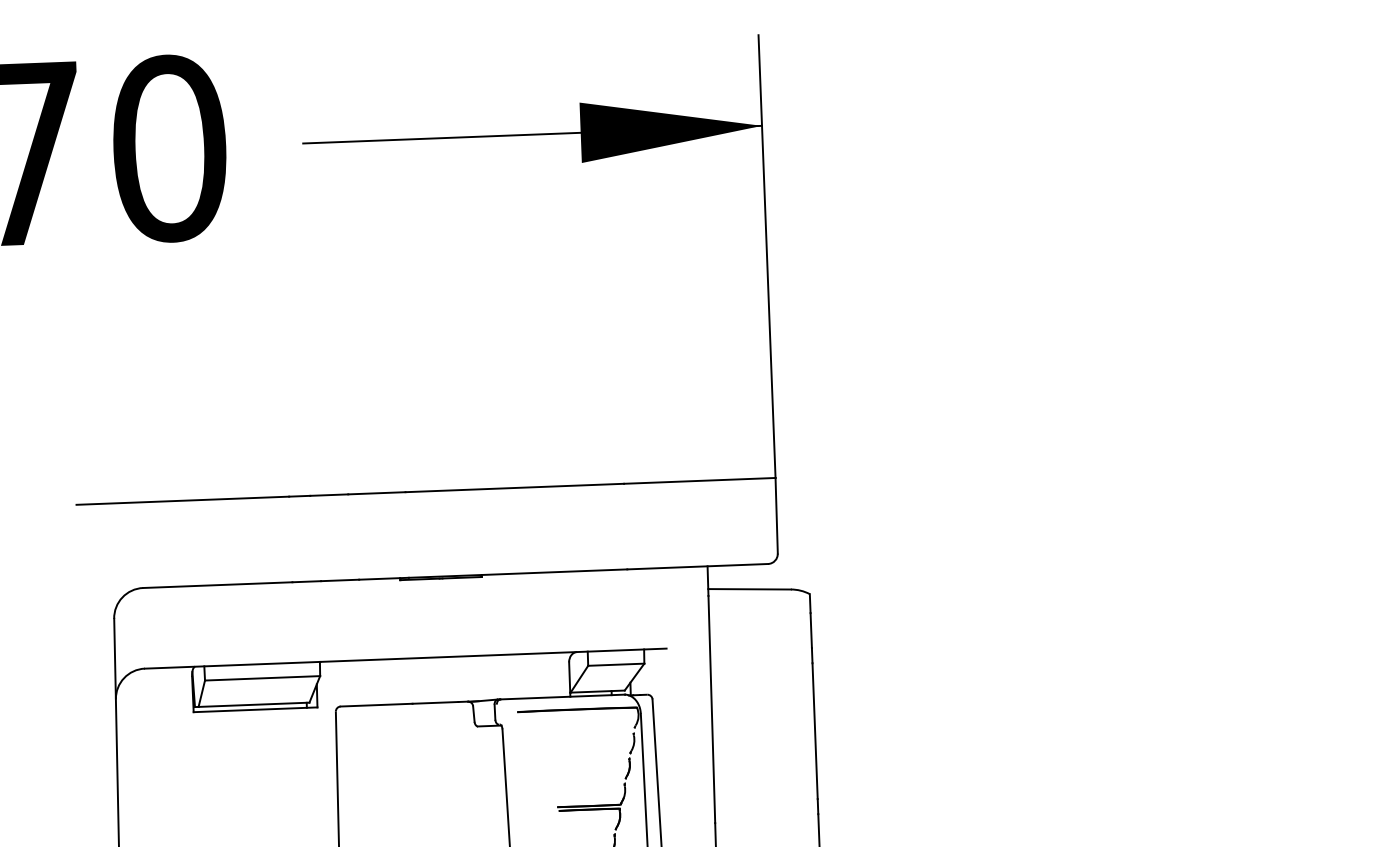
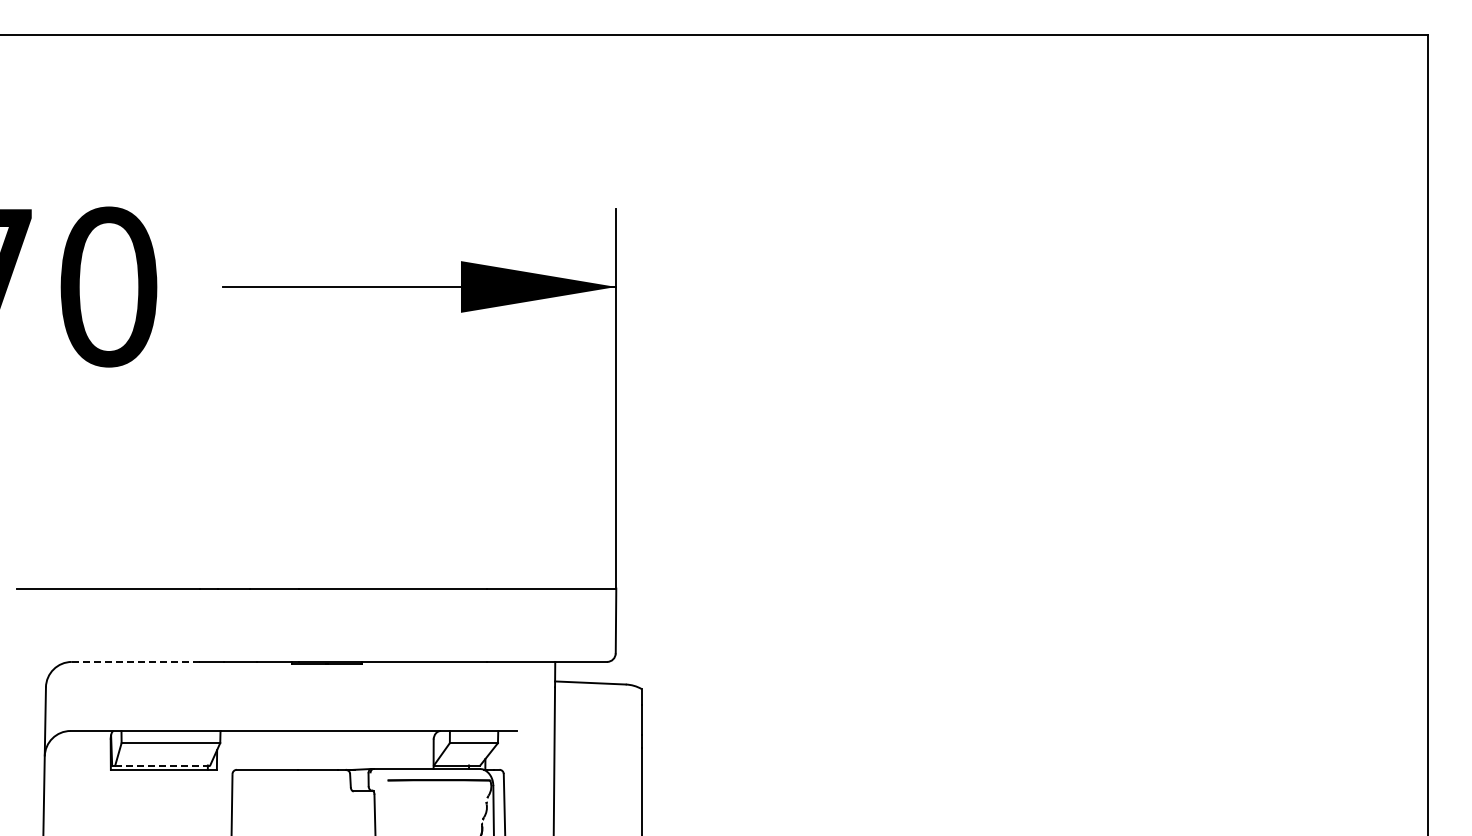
line: (217, 584) -> (135, 661), solid -> dashed
line: (253, 704) -> (162, 765), solid -> dashed

